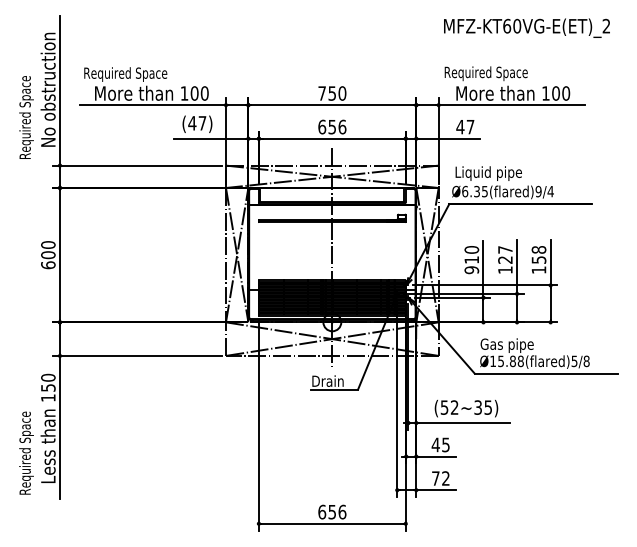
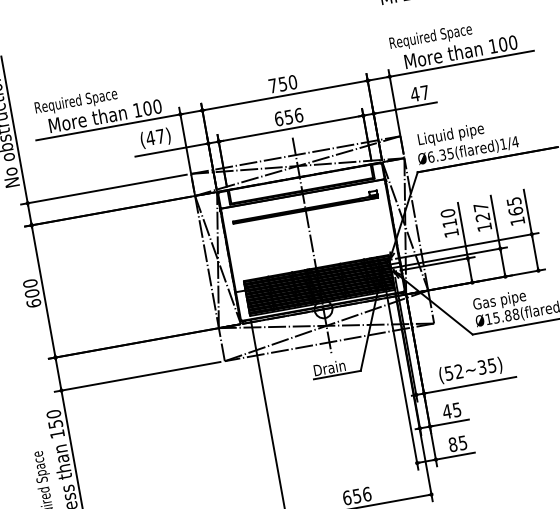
text: (538, 191) -> (503, 144), Ø6.35(flared)9/4 -> Ø6.35(flared)1/4
text: (538, 254) -> (514, 206), 158 -> 165
text: (471, 270) -> (451, 233), 910 -> 110
text: (440, 478) -> (457, 443), 72 -> 85

